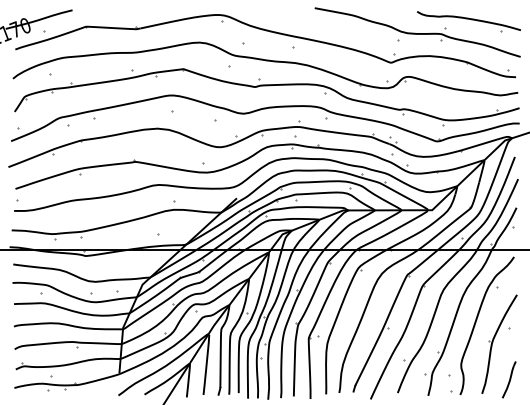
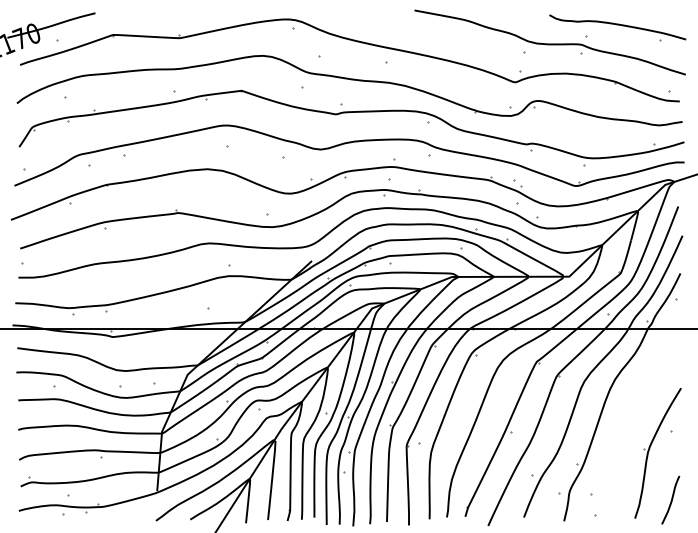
part: (476, 322) -> (627, 424), removed

